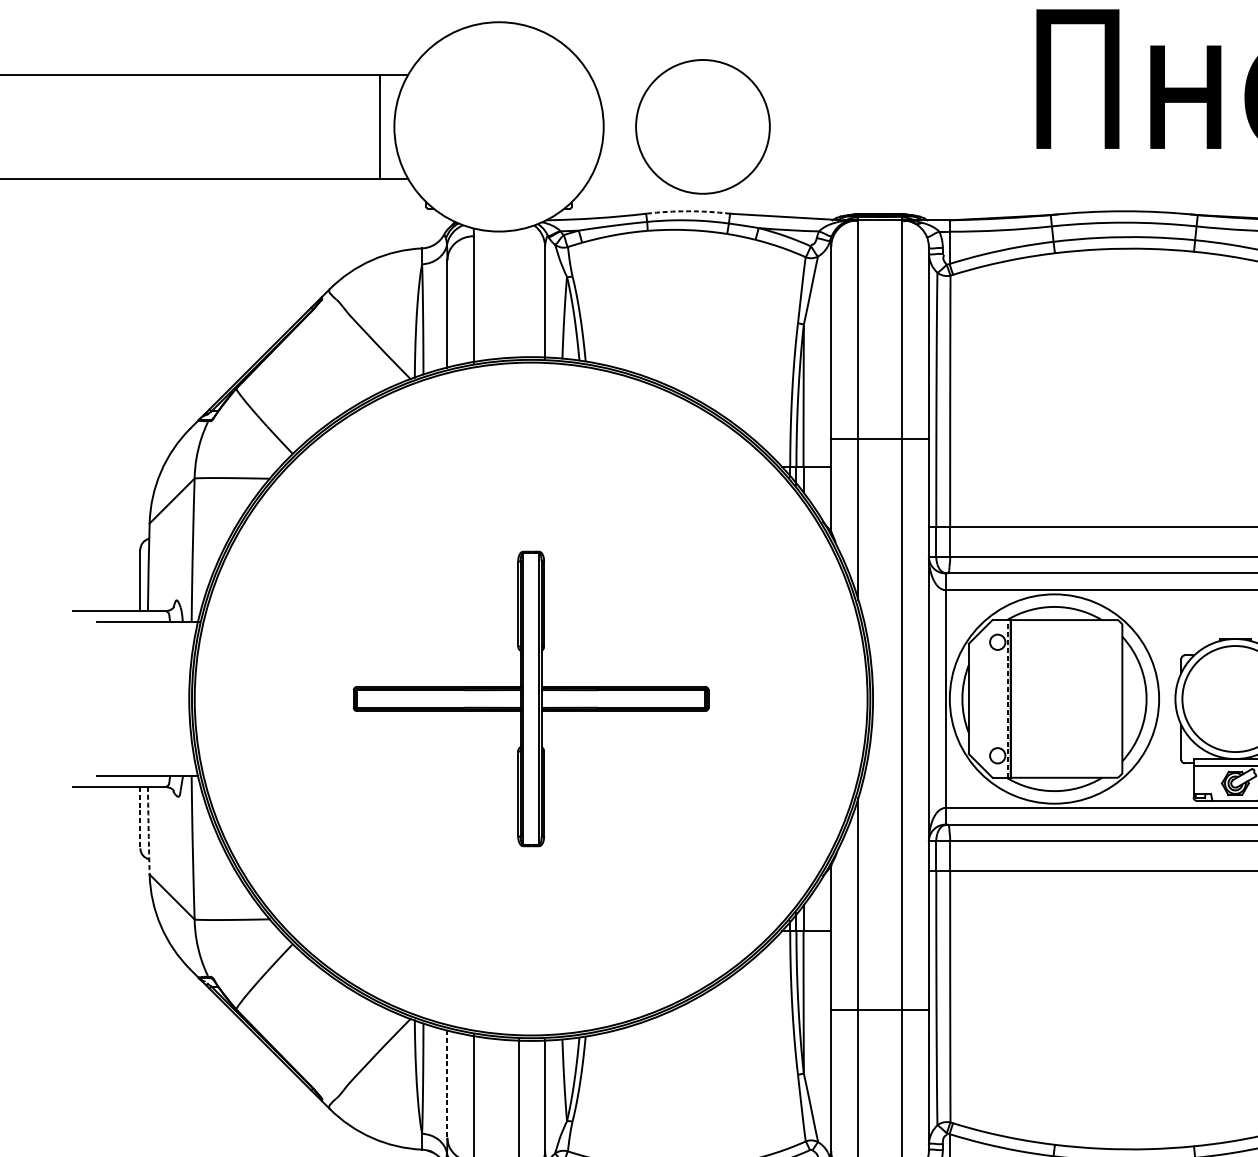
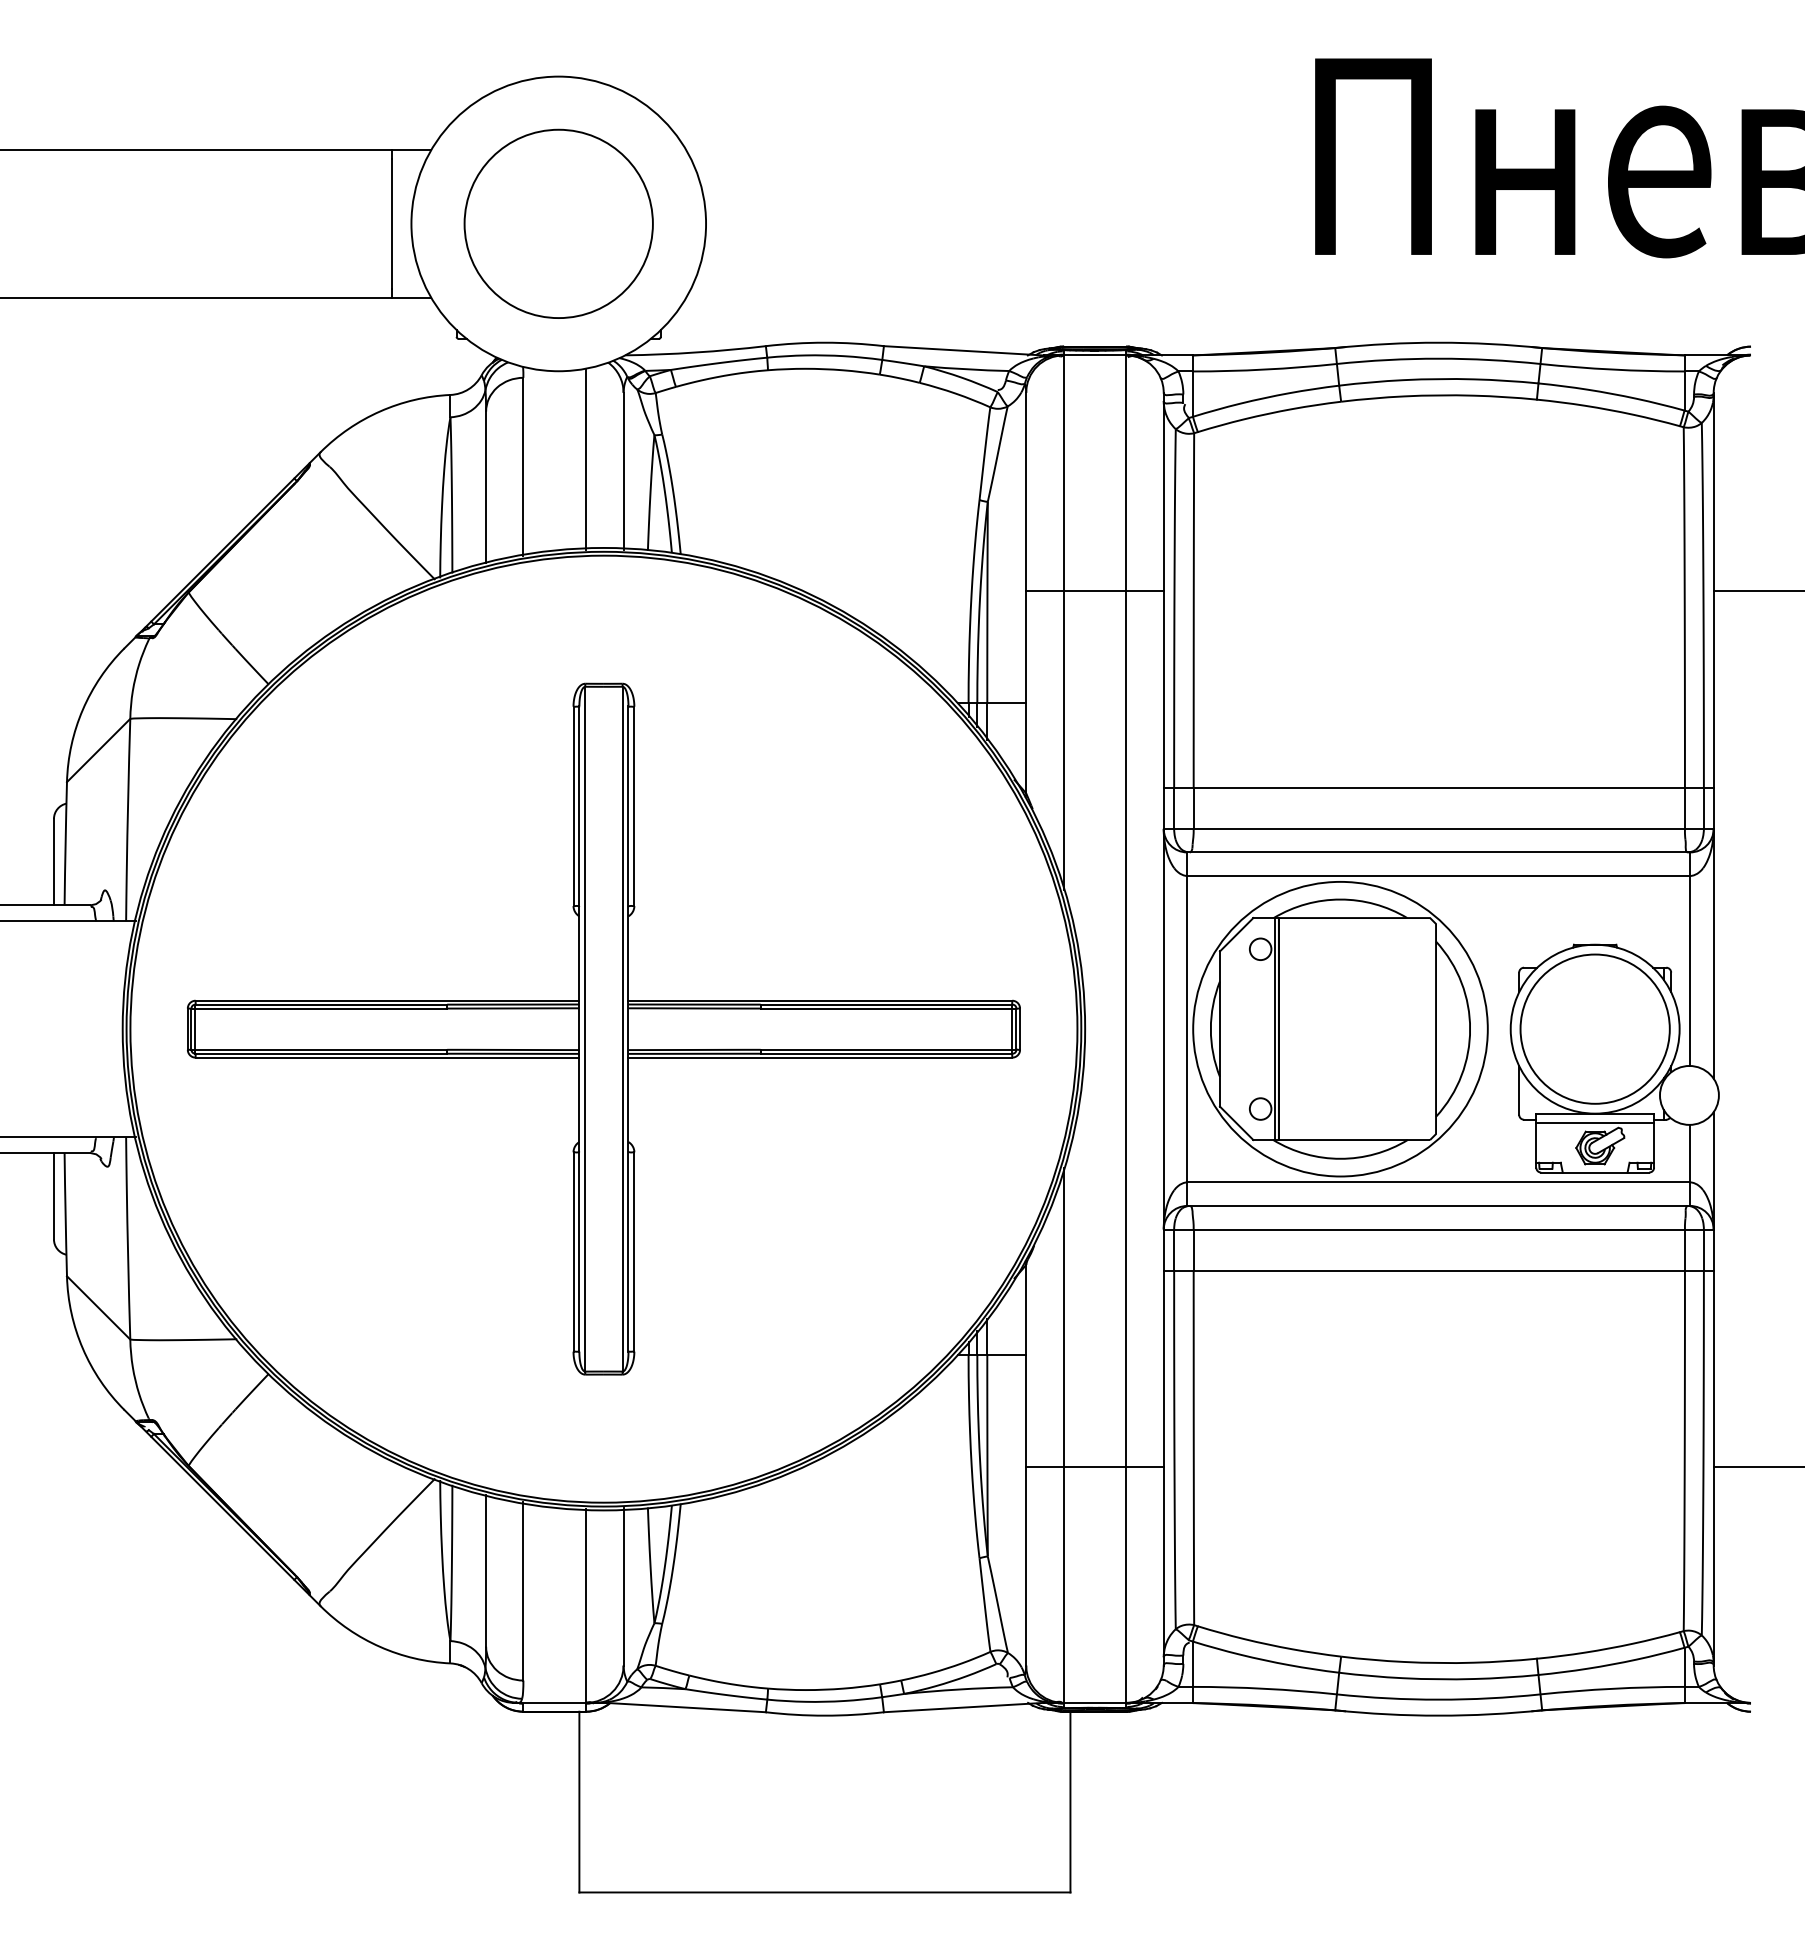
circle: (702, 126) -> (558, 223), moved
arc: (687, 211) -> (824, 342), dashed -> solid
line: (518, 293) -> (586, 458), added
line: (879, 439) -> (1094, 591), moved
part: (530, 698) -> (603, 1028), size x1.67
line: (1007, 699) -> (1274, 1029), dashed -> solid
line: (140, 817) -> (53, 1196), dashed -> solid
arc: (148, 831) -> (65, 1215), dashed -> solid
line: (447, 1083) -> (486, 1570), dashed -> solid

